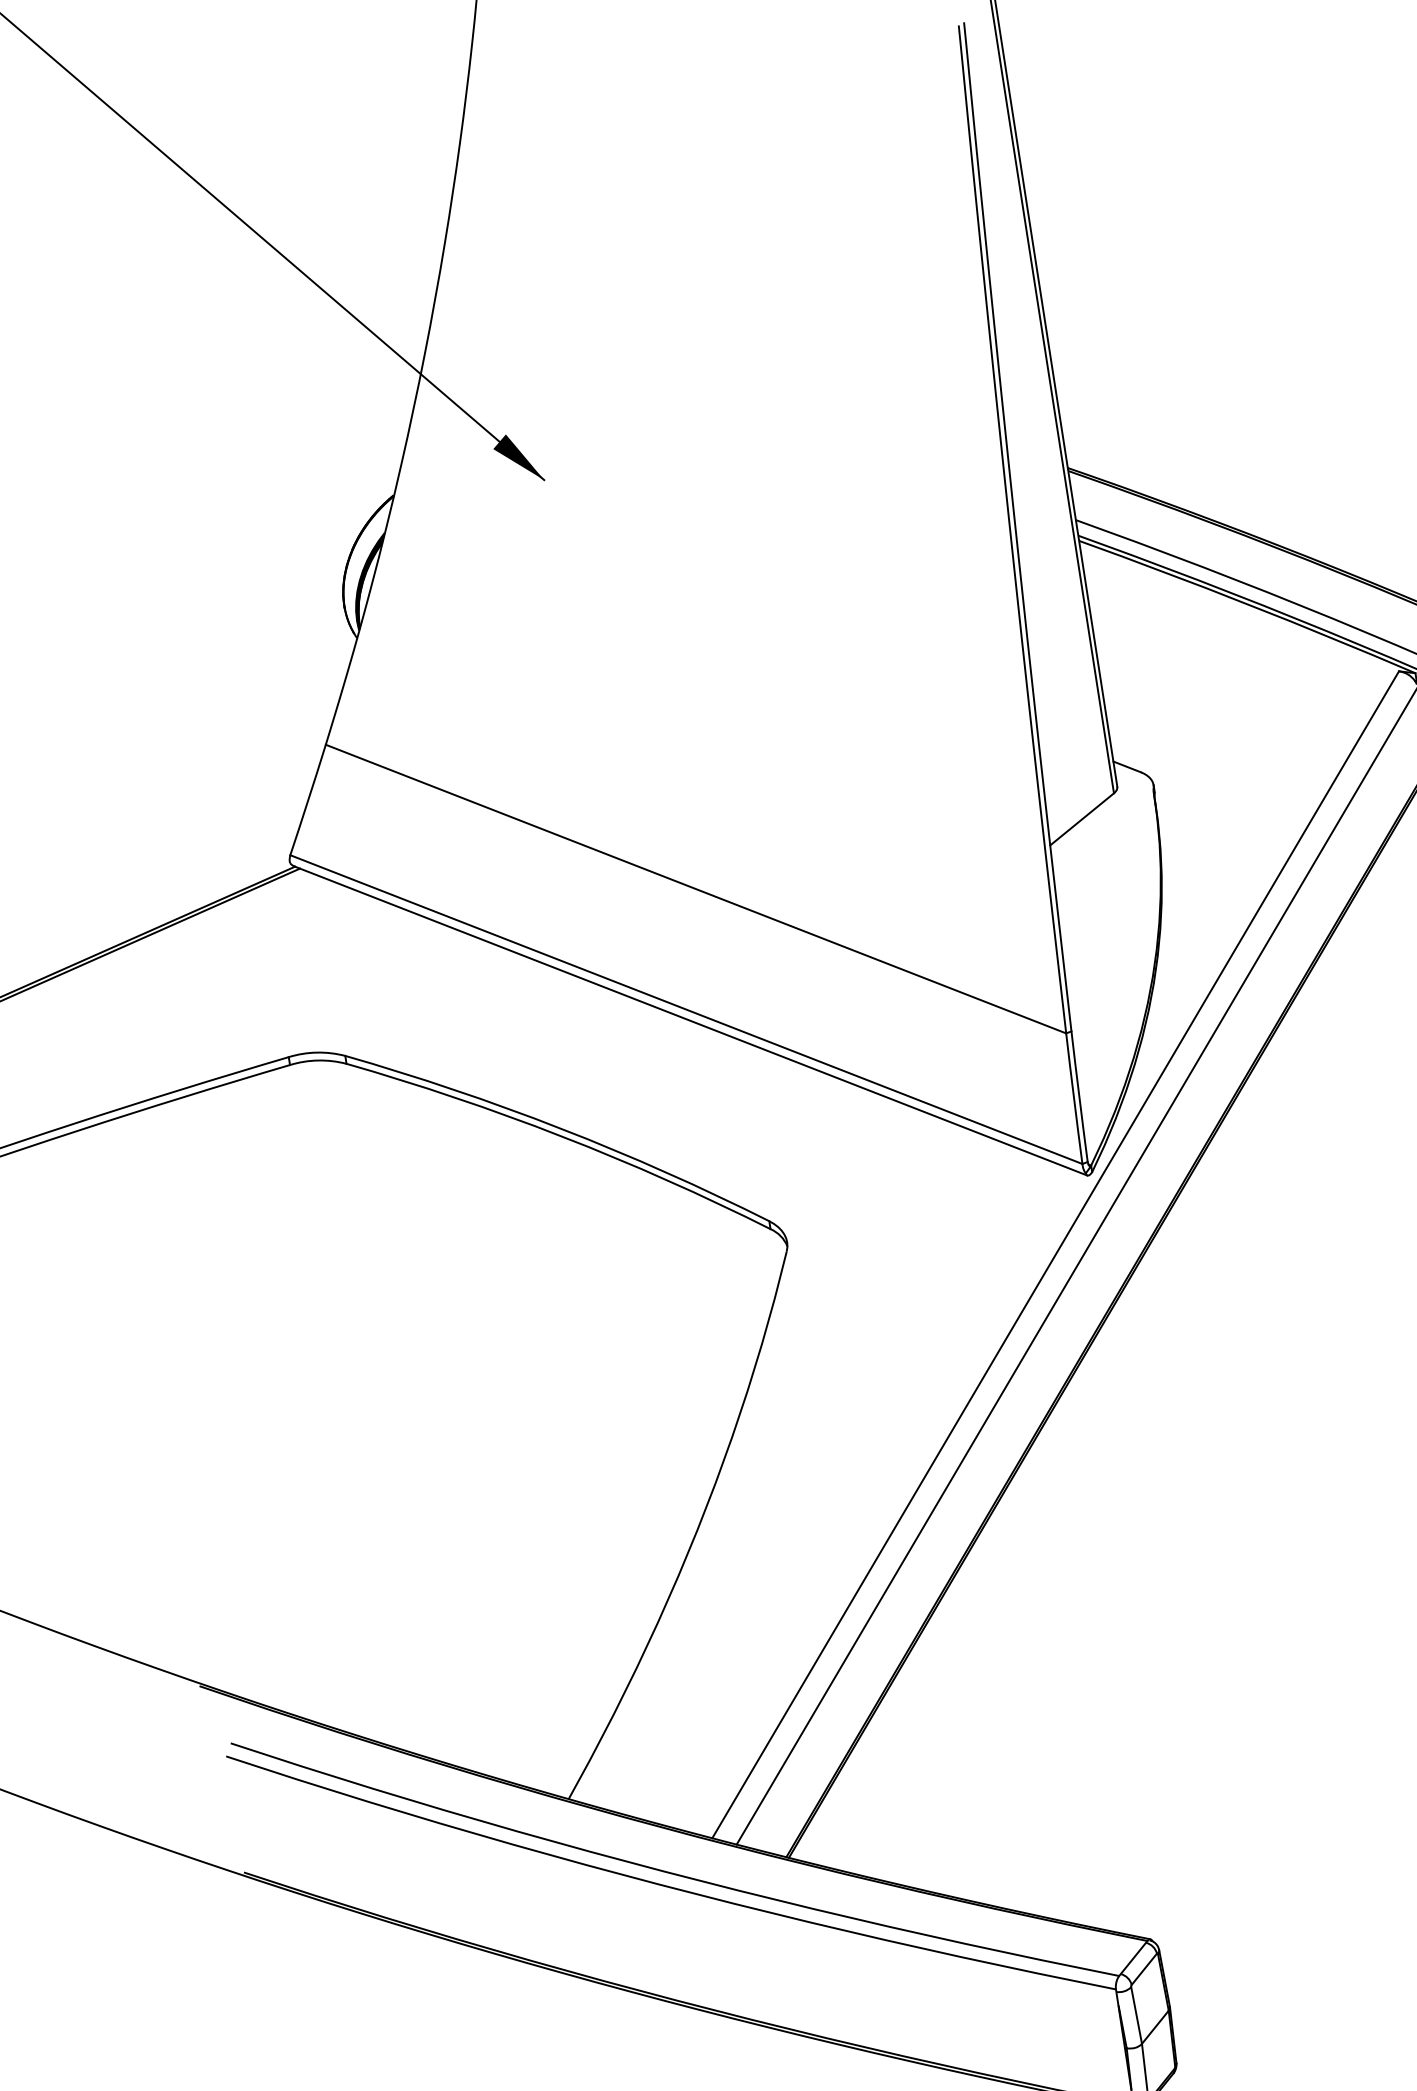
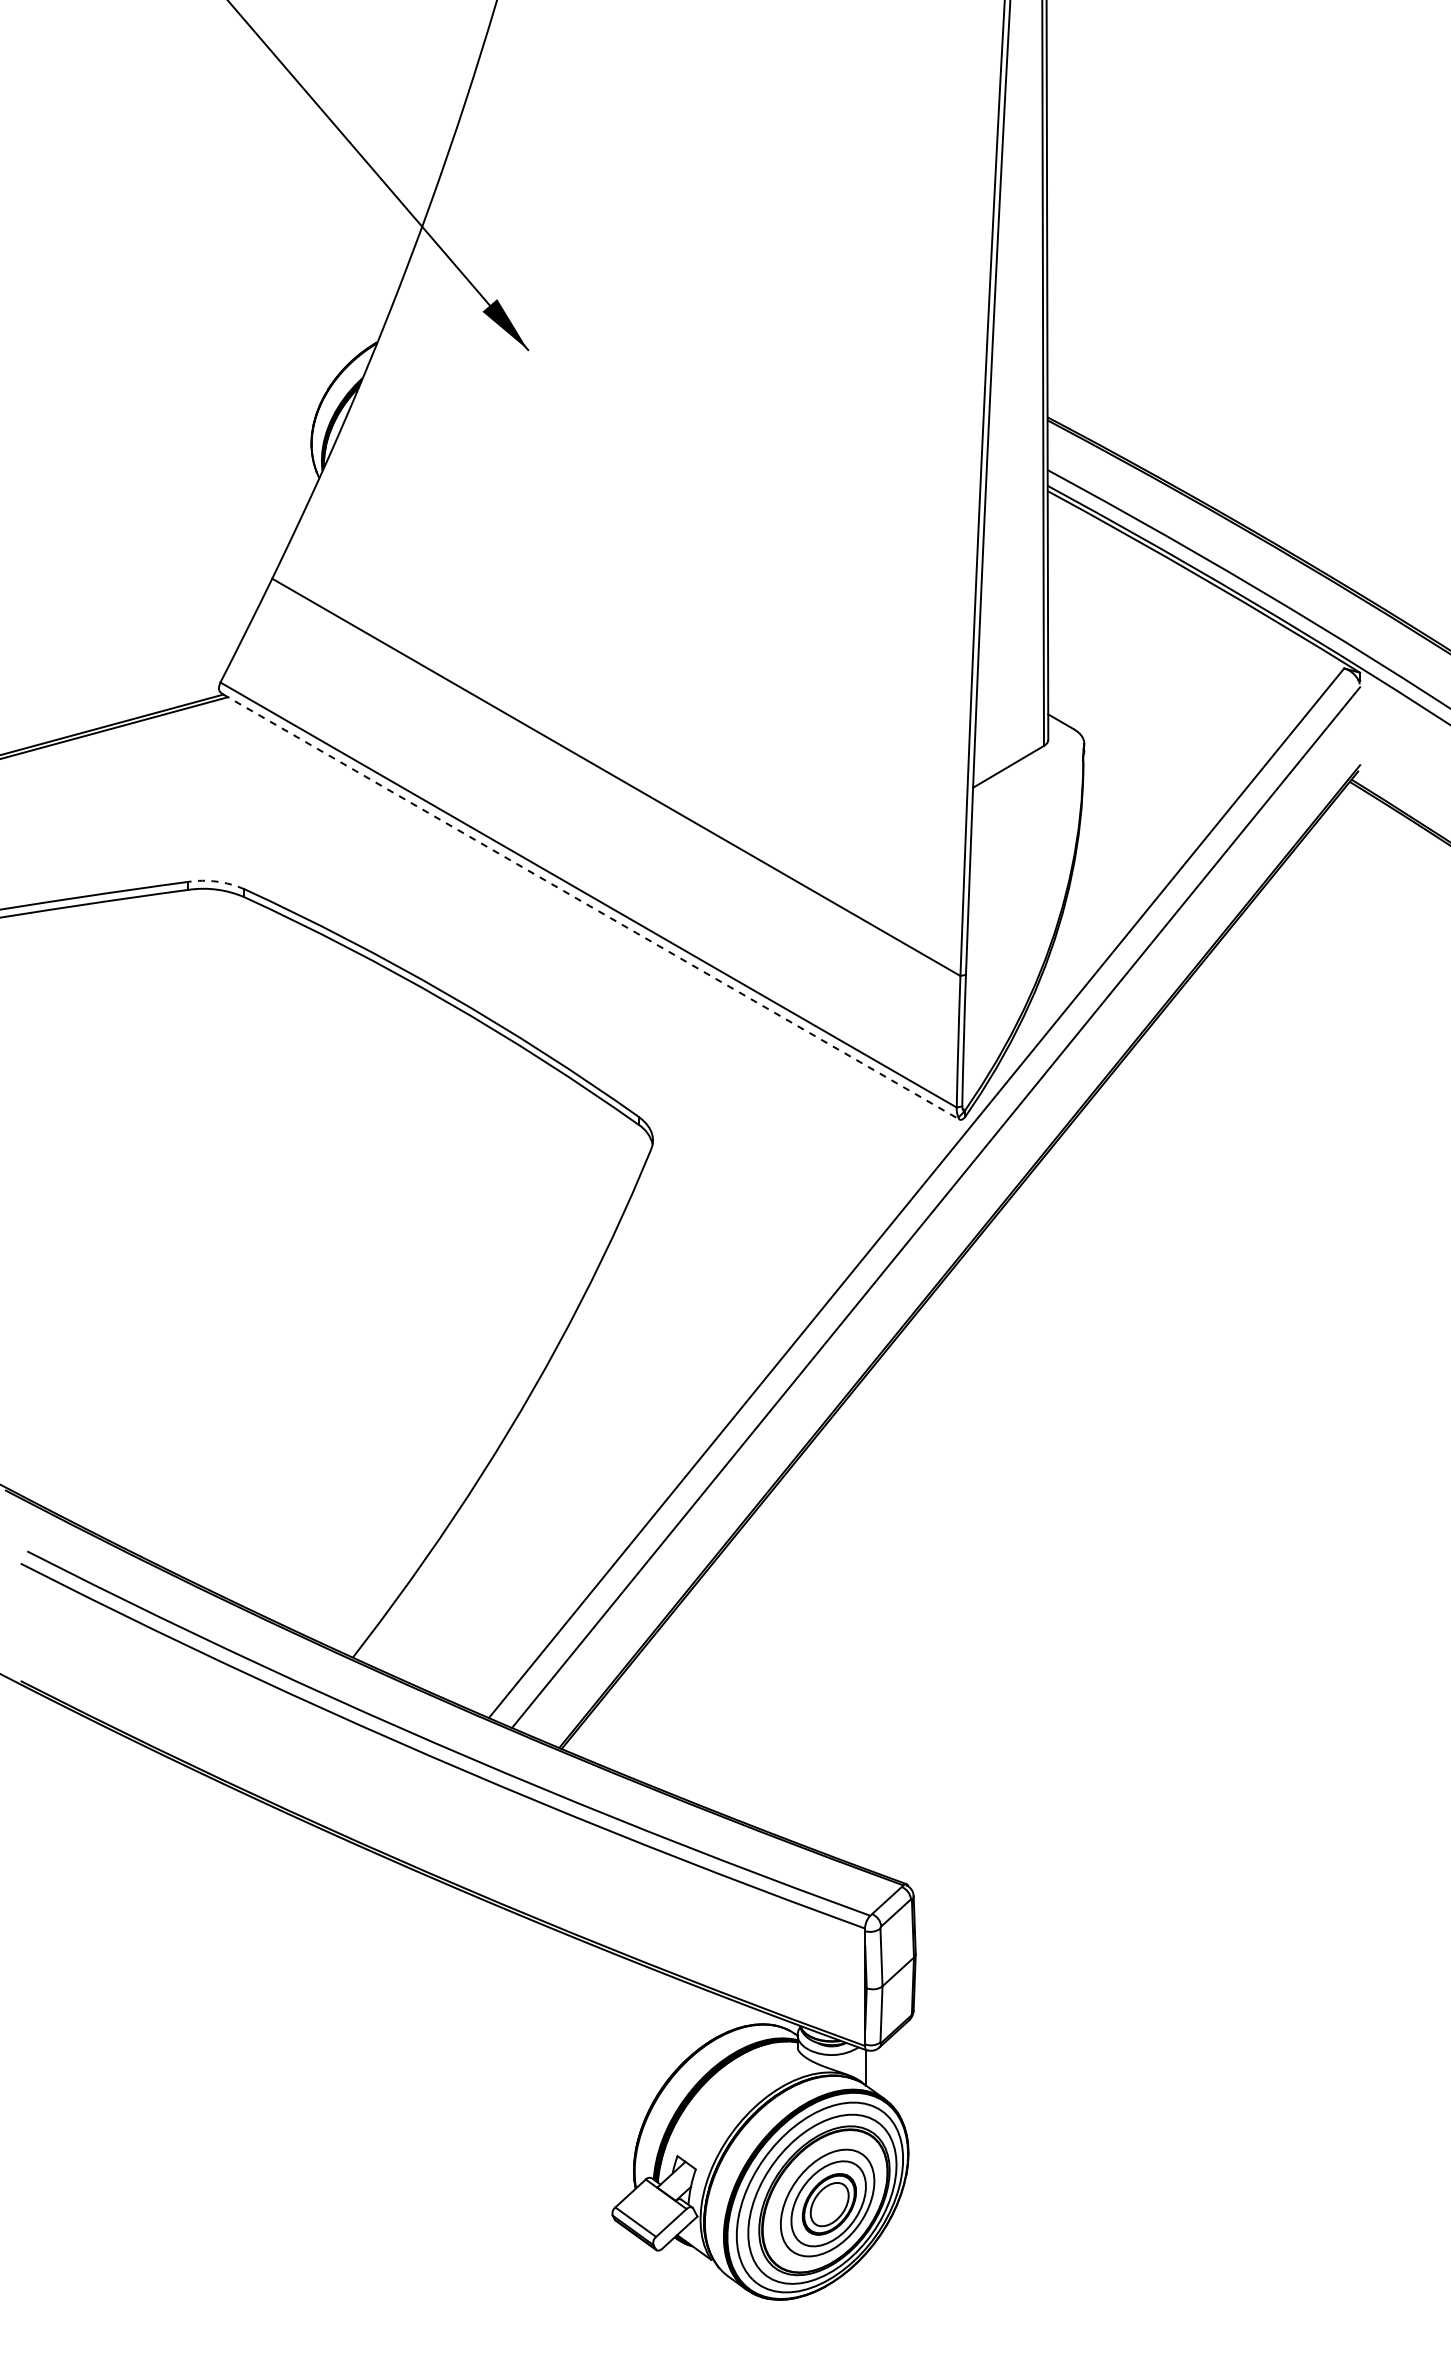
line: (691, 1021) -> (591, 907), solid -> dashed
arc: (316, 1052) -> (216, 881), solid -> dashed

